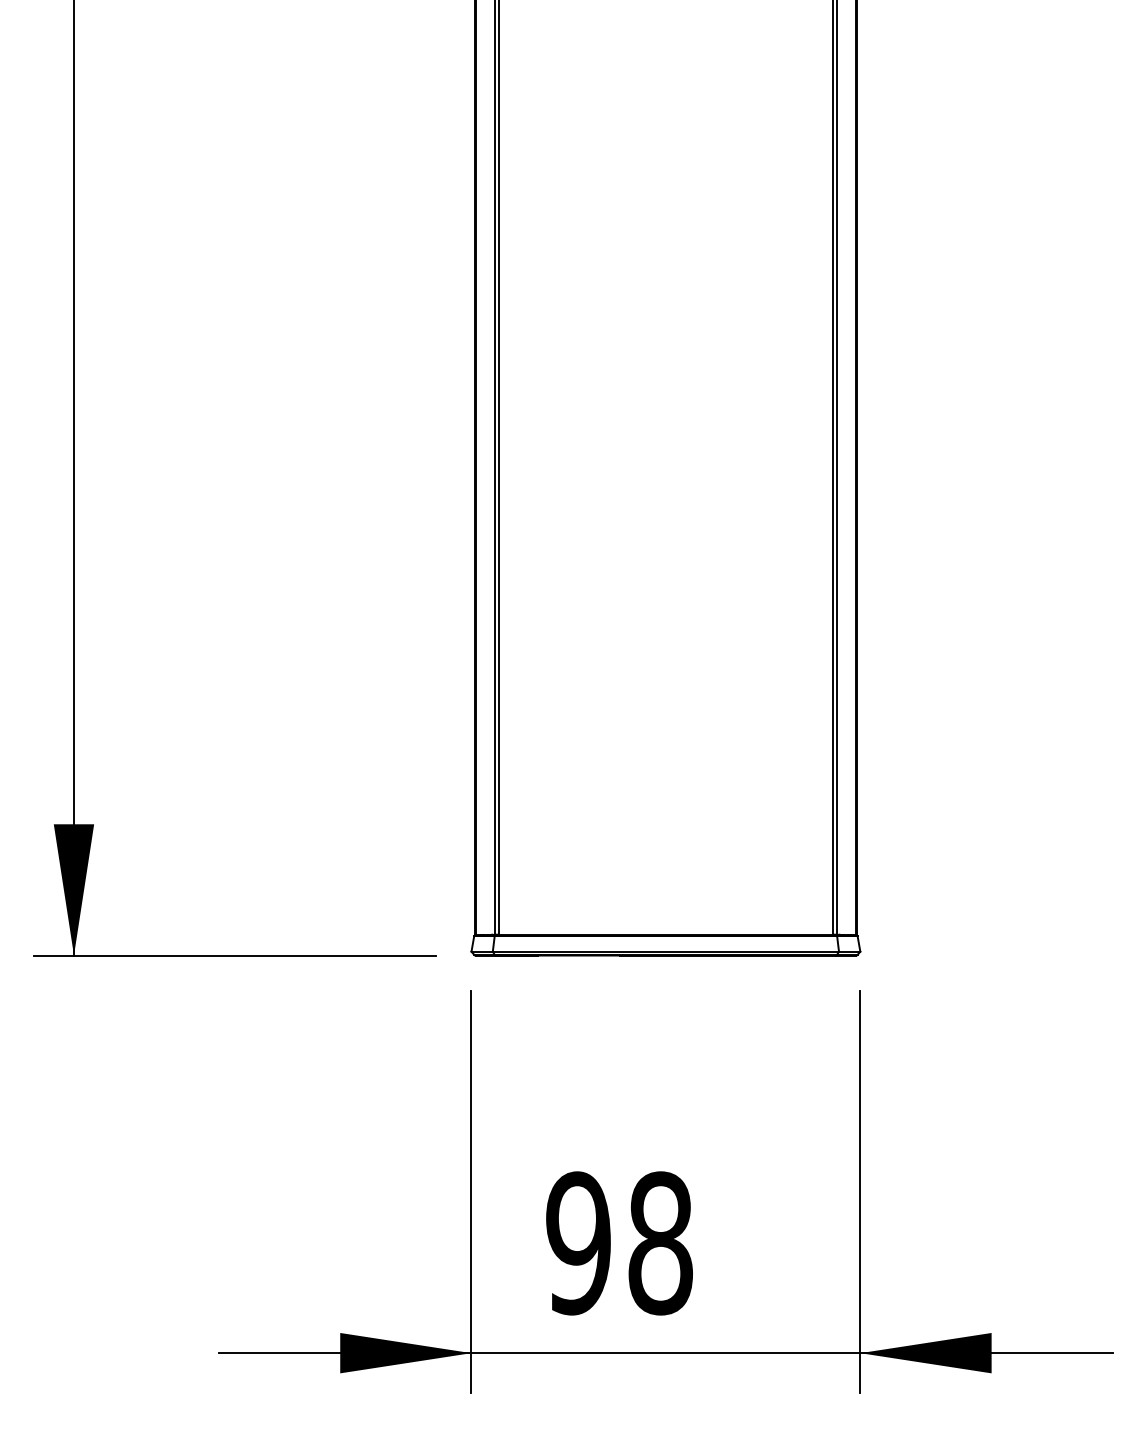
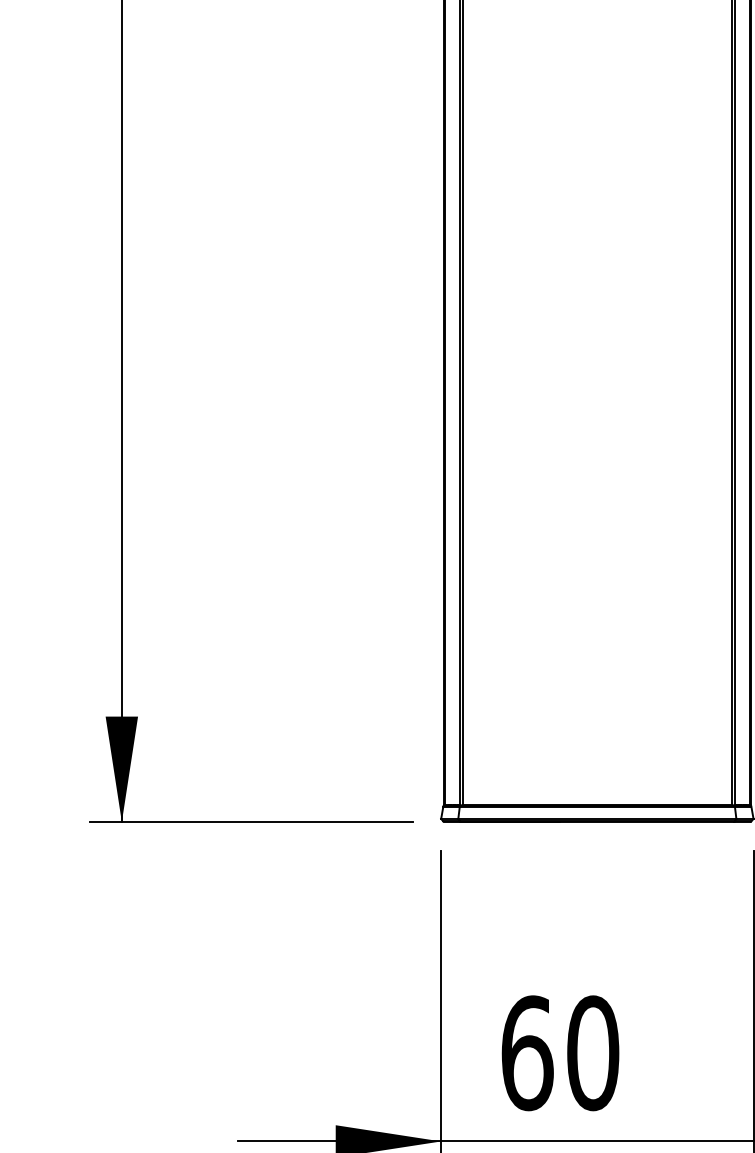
text: (619, 1243) -> (560, 1053), 98 -> 60

